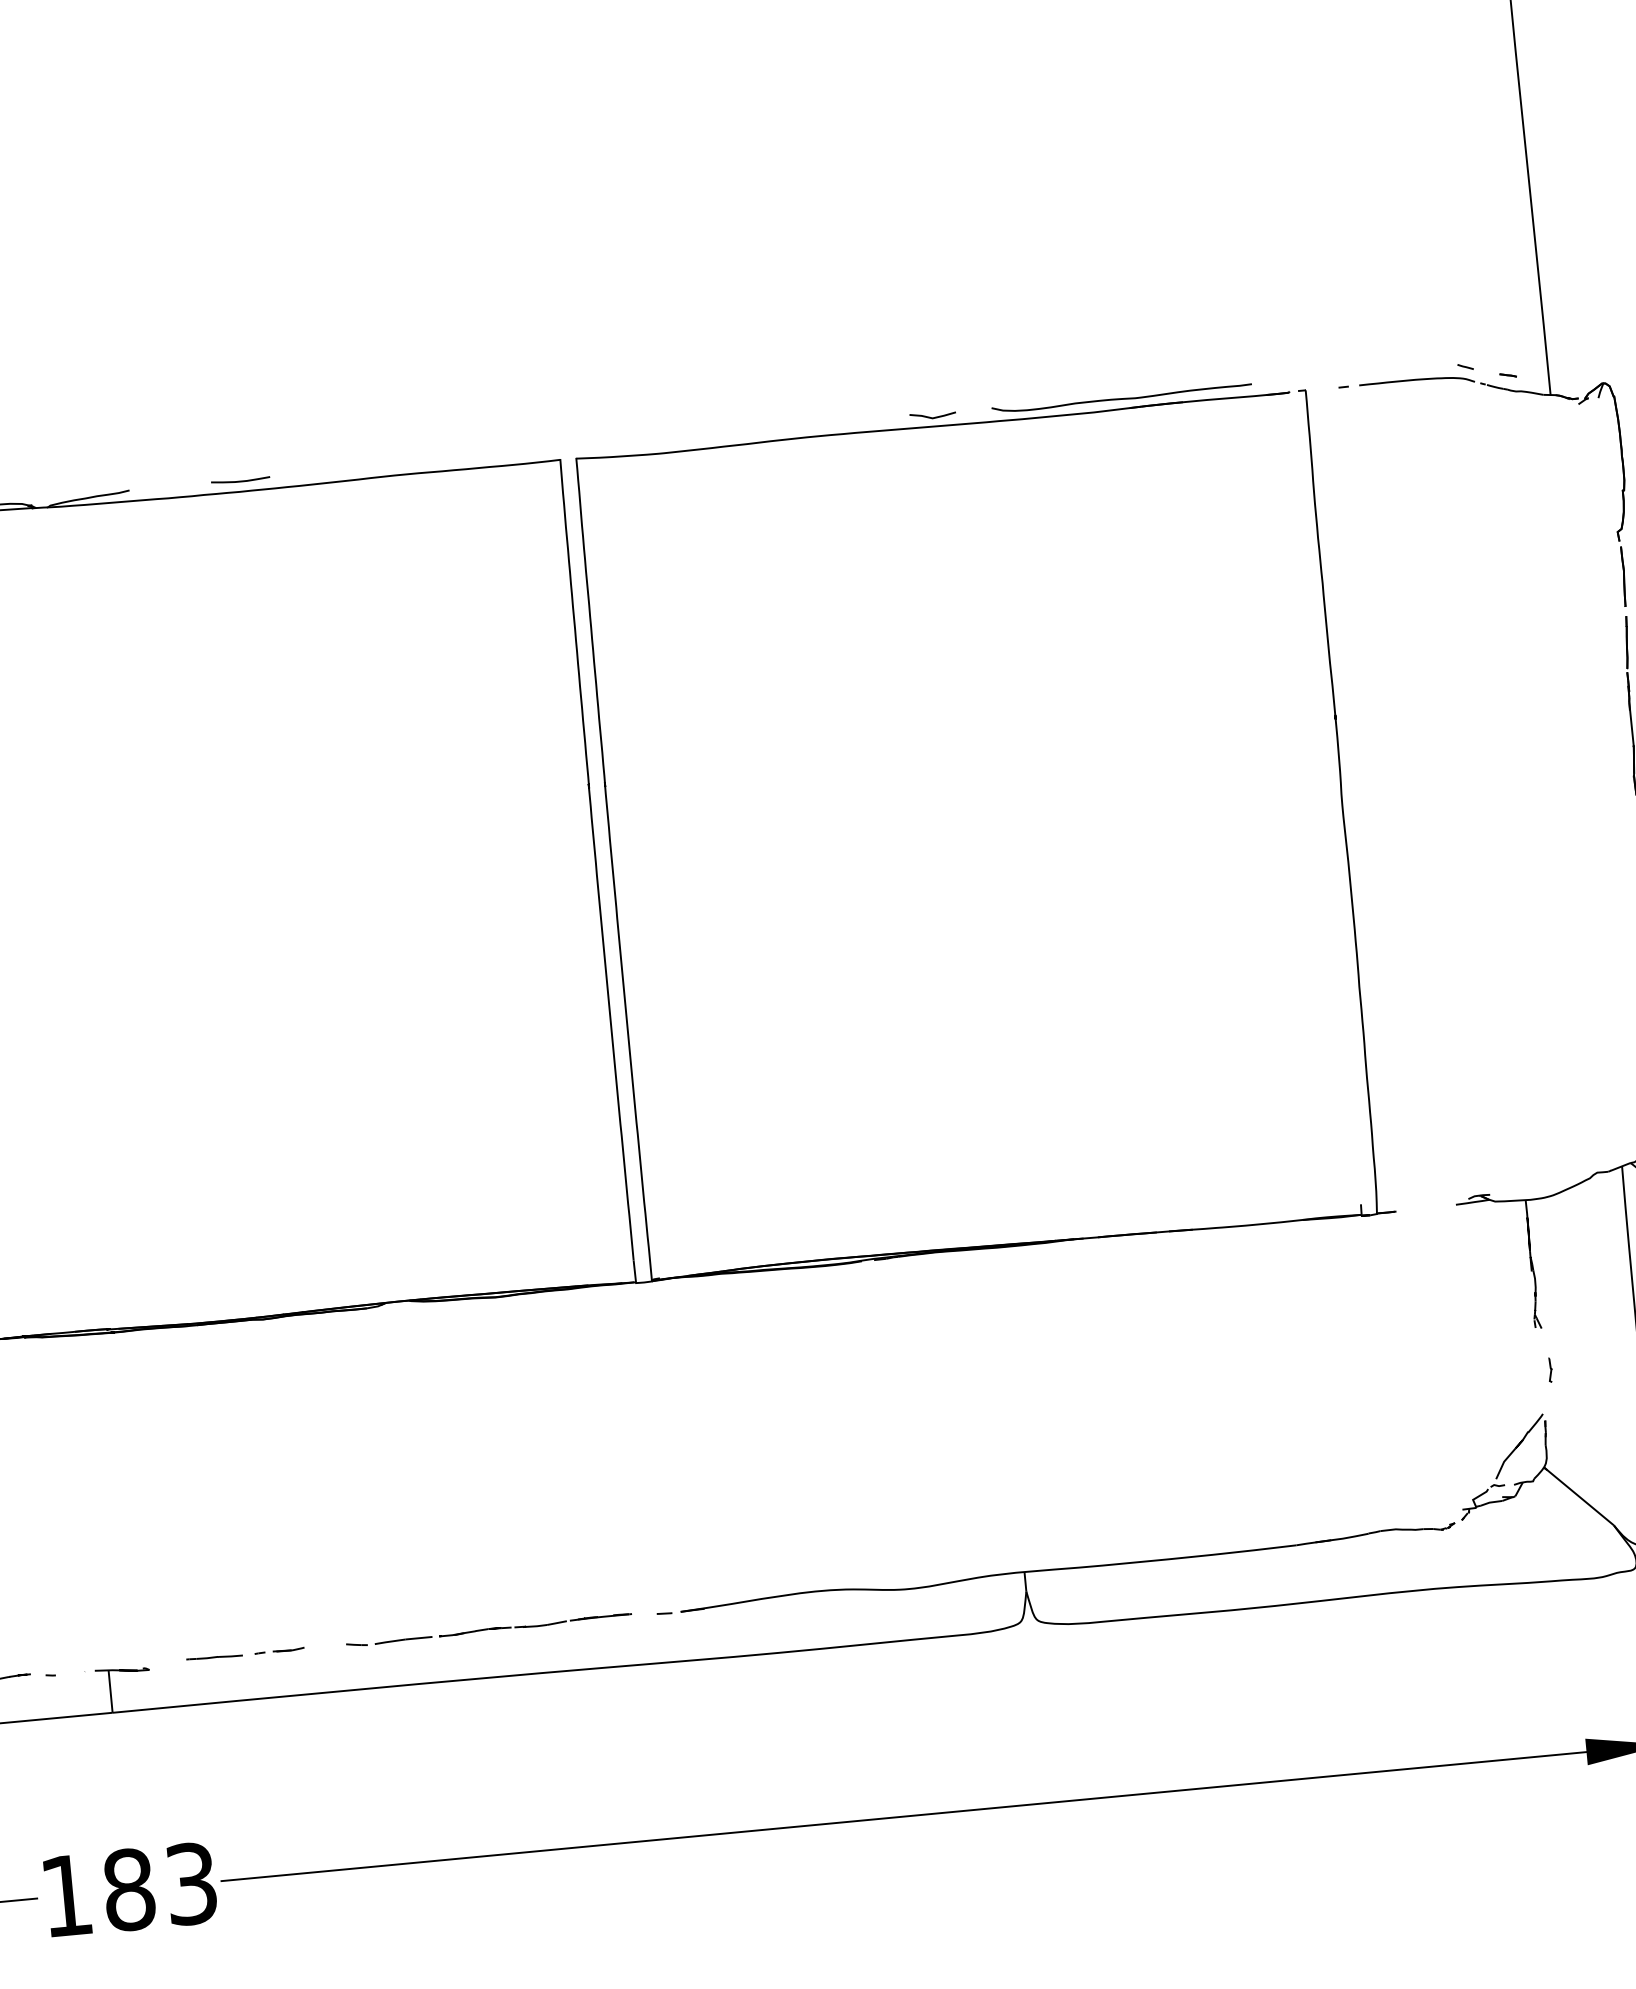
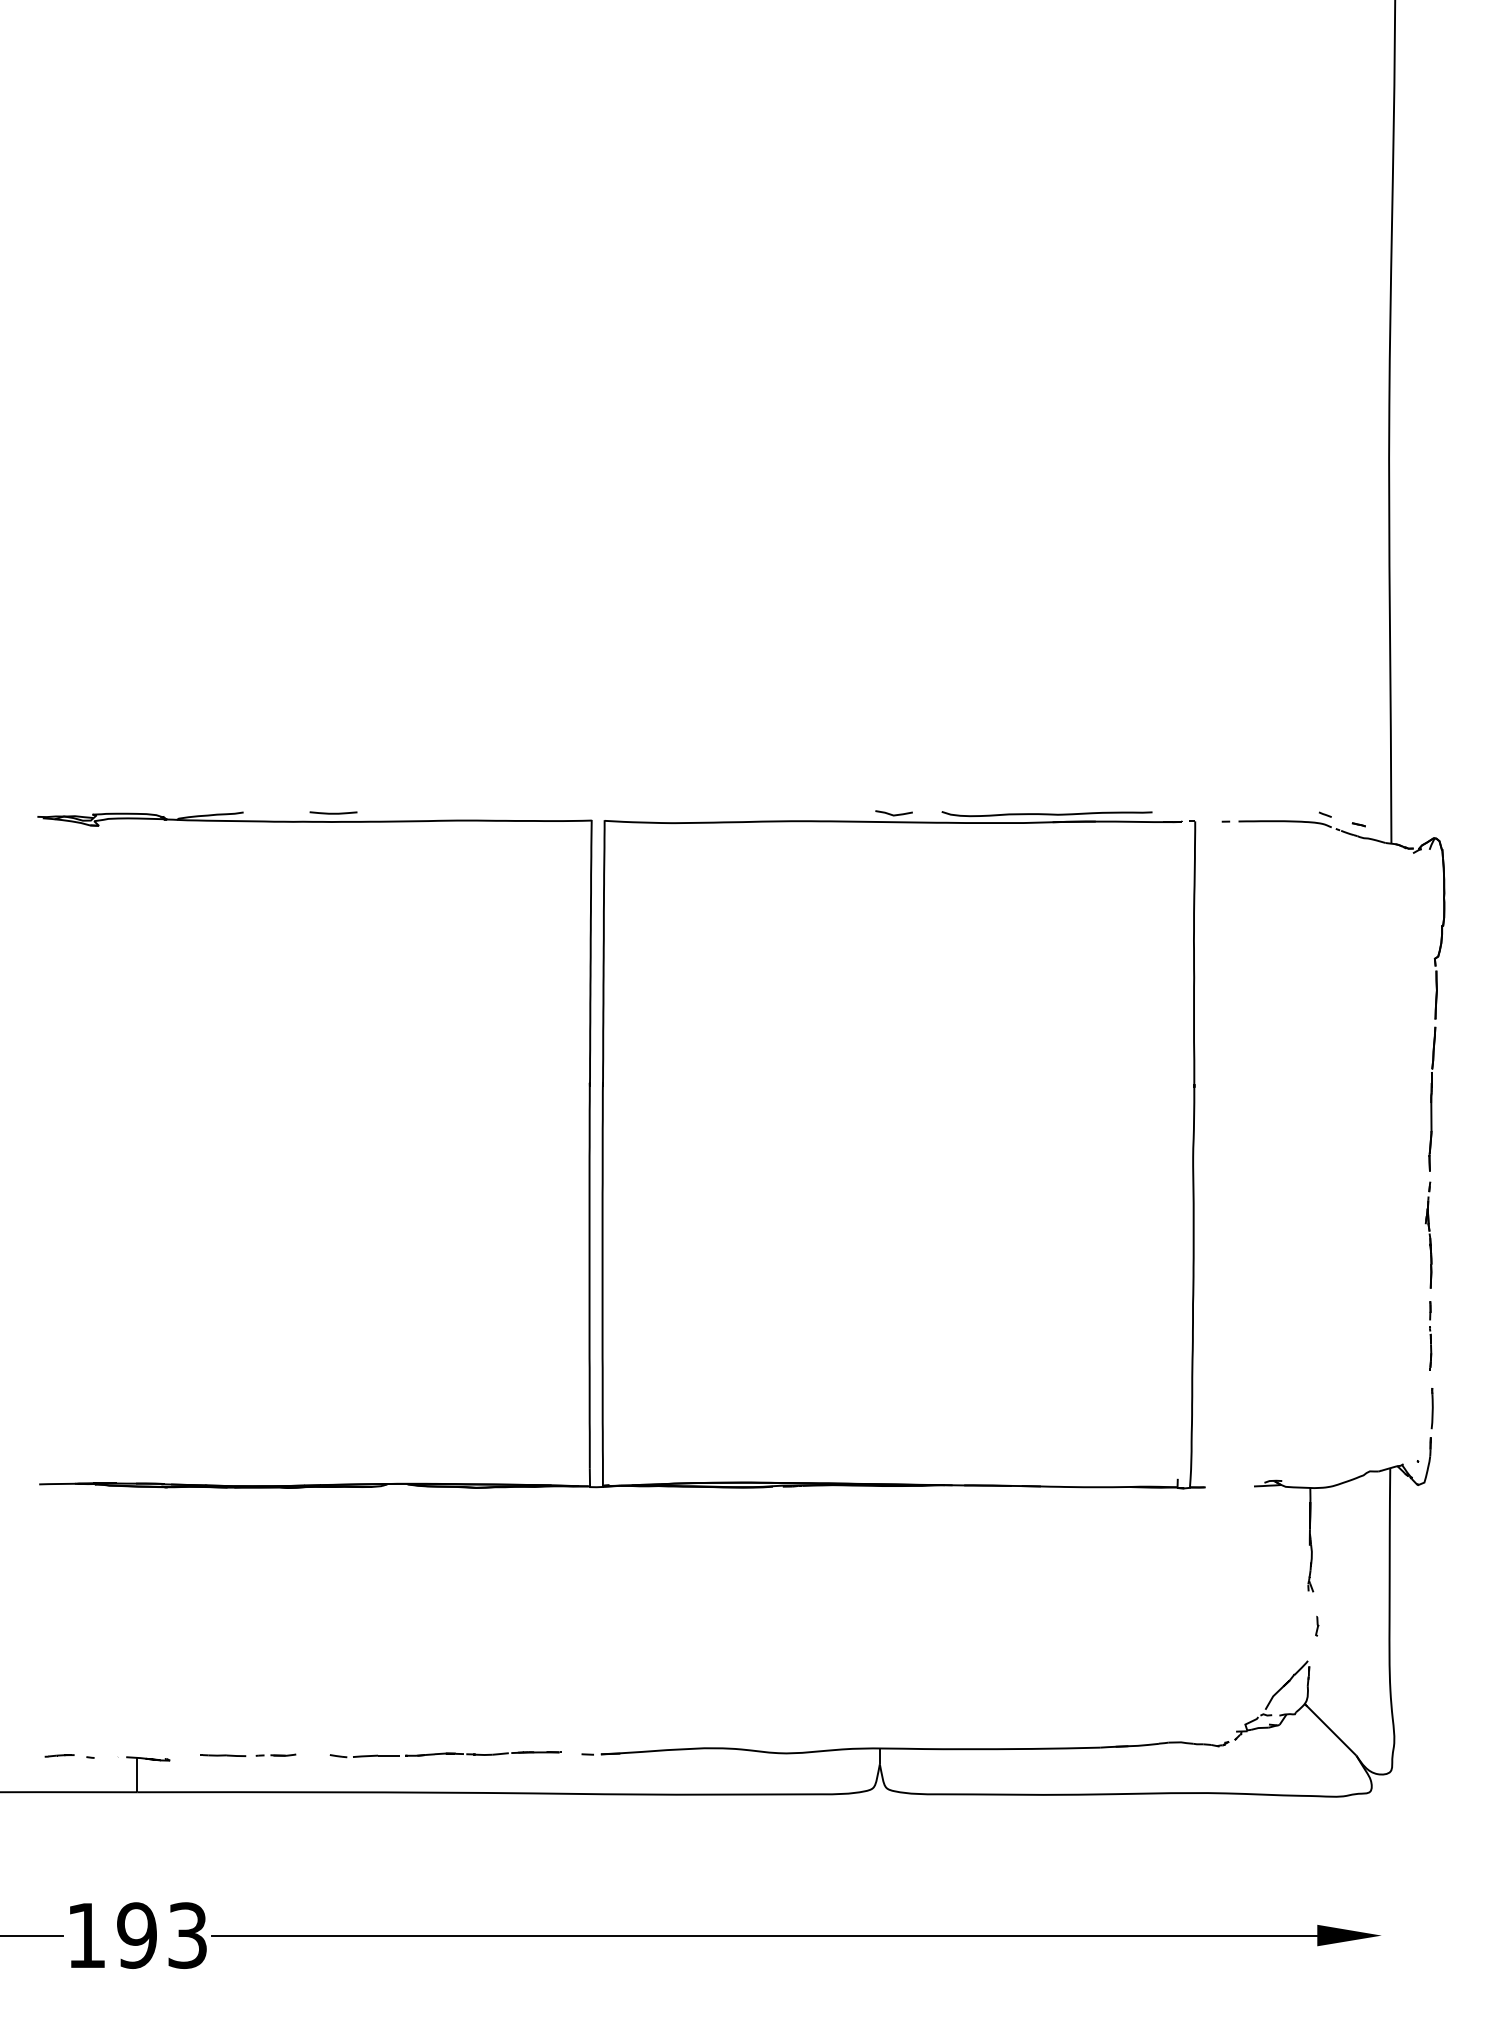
text: (129, 1889) -> (137, 1935), 183 -> 193

